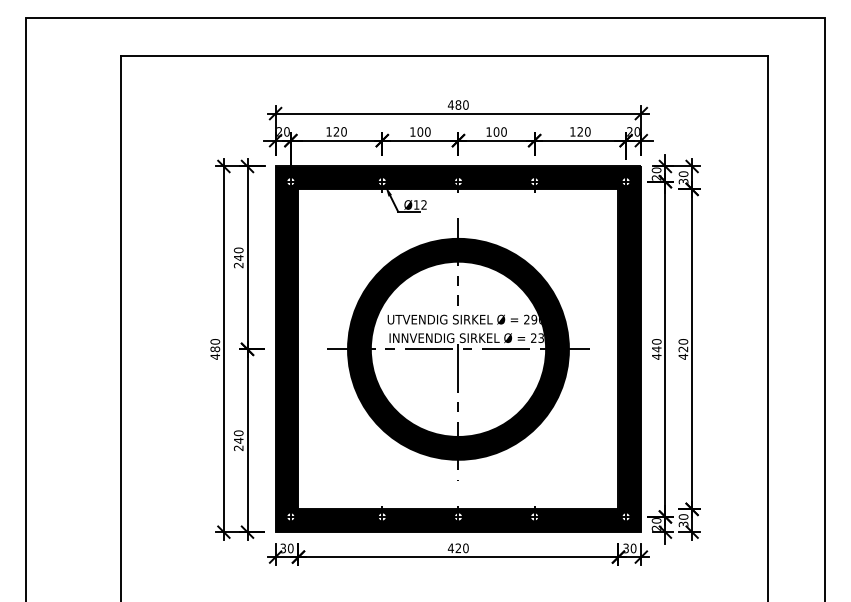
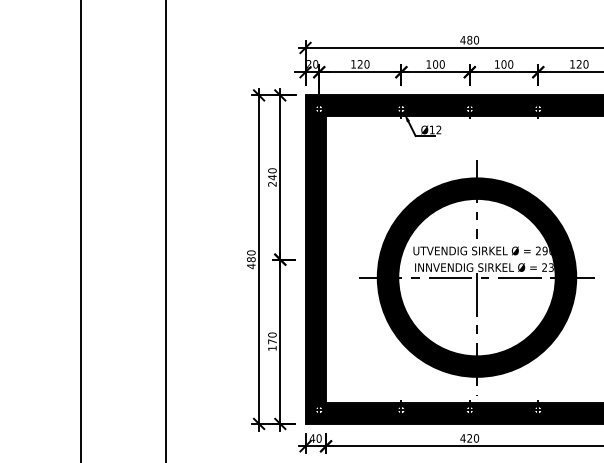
part: (458, 349) -> (477, 277), moved
text: (238, 443) -> (272, 344), 240 -> 170
text: (283, 548) -> (312, 438), 30 -> 40

